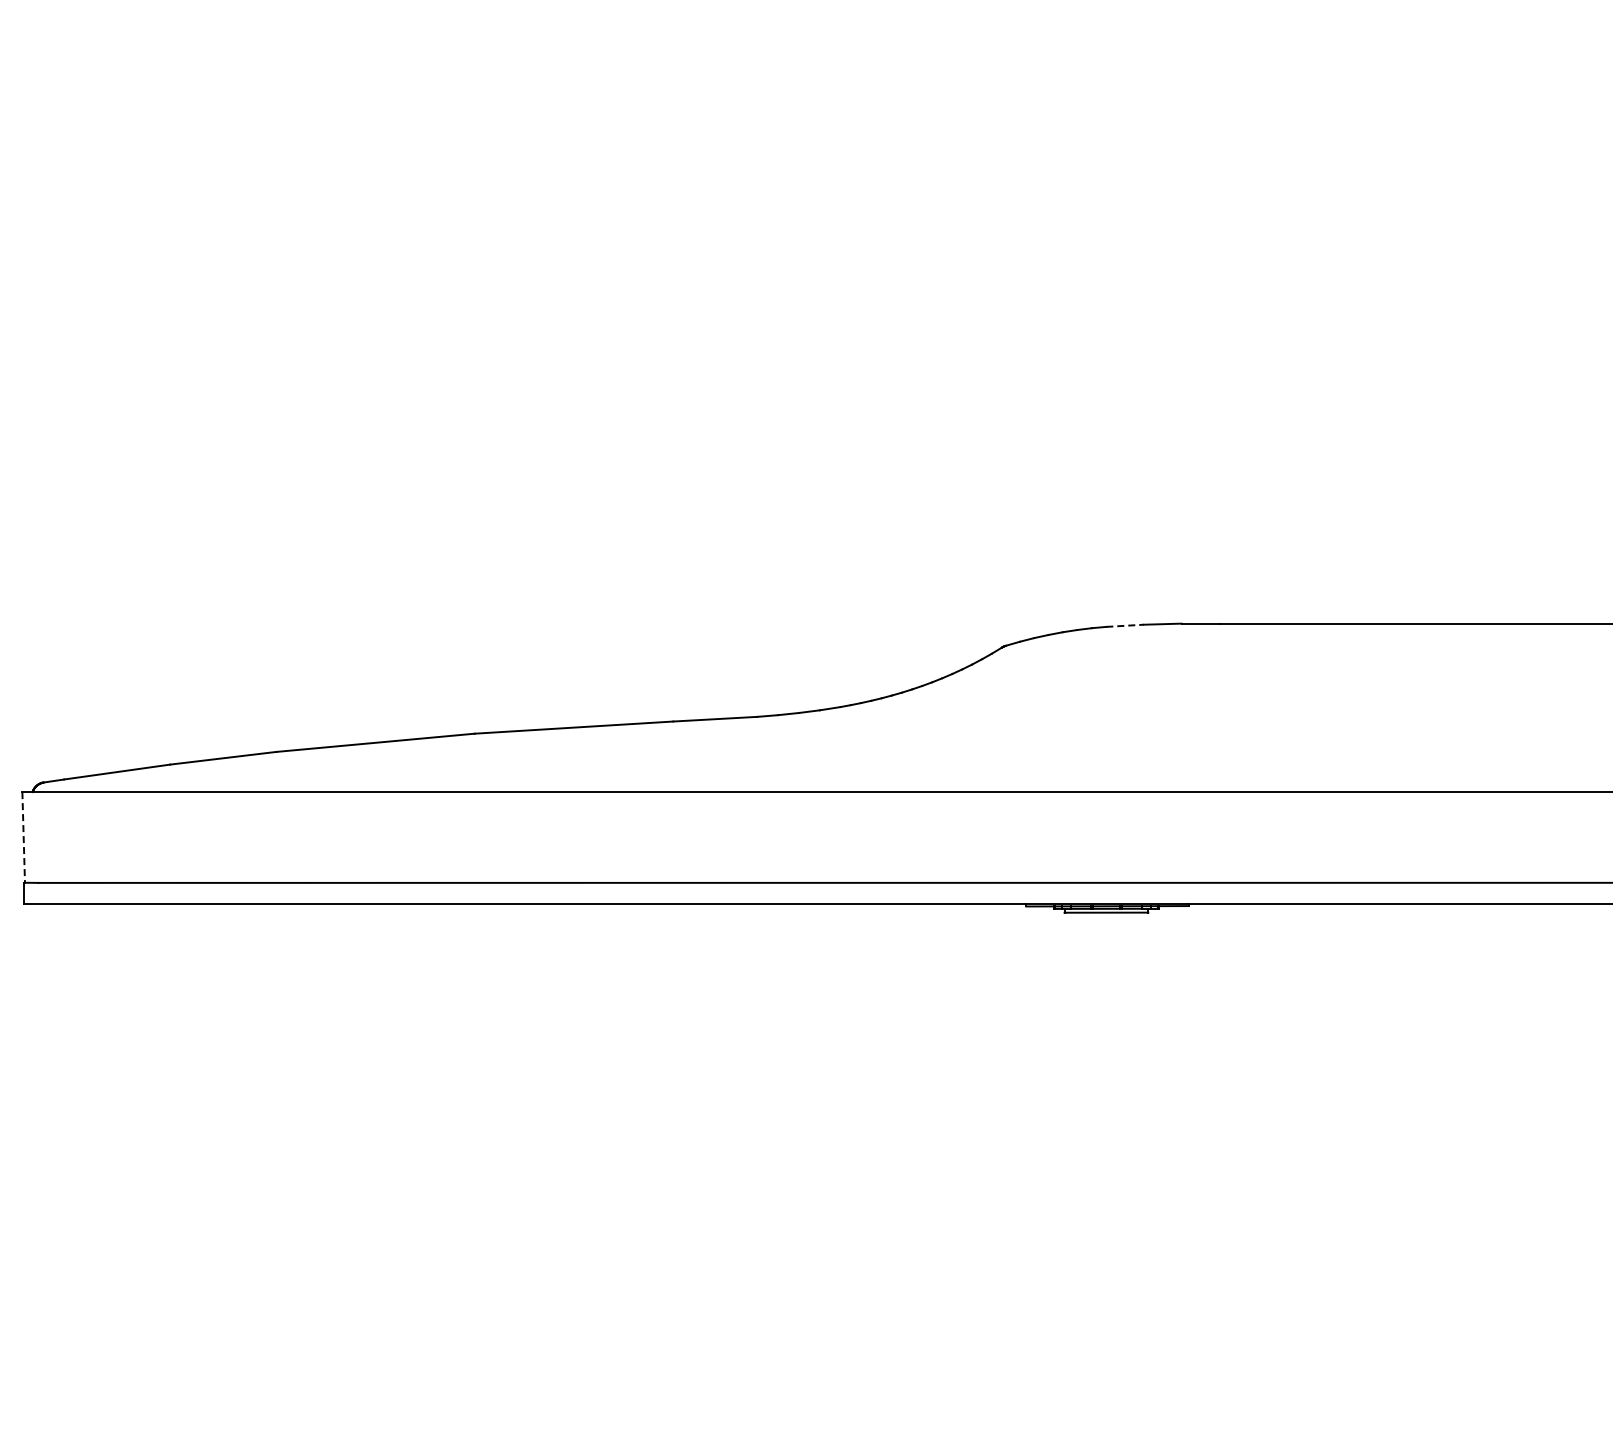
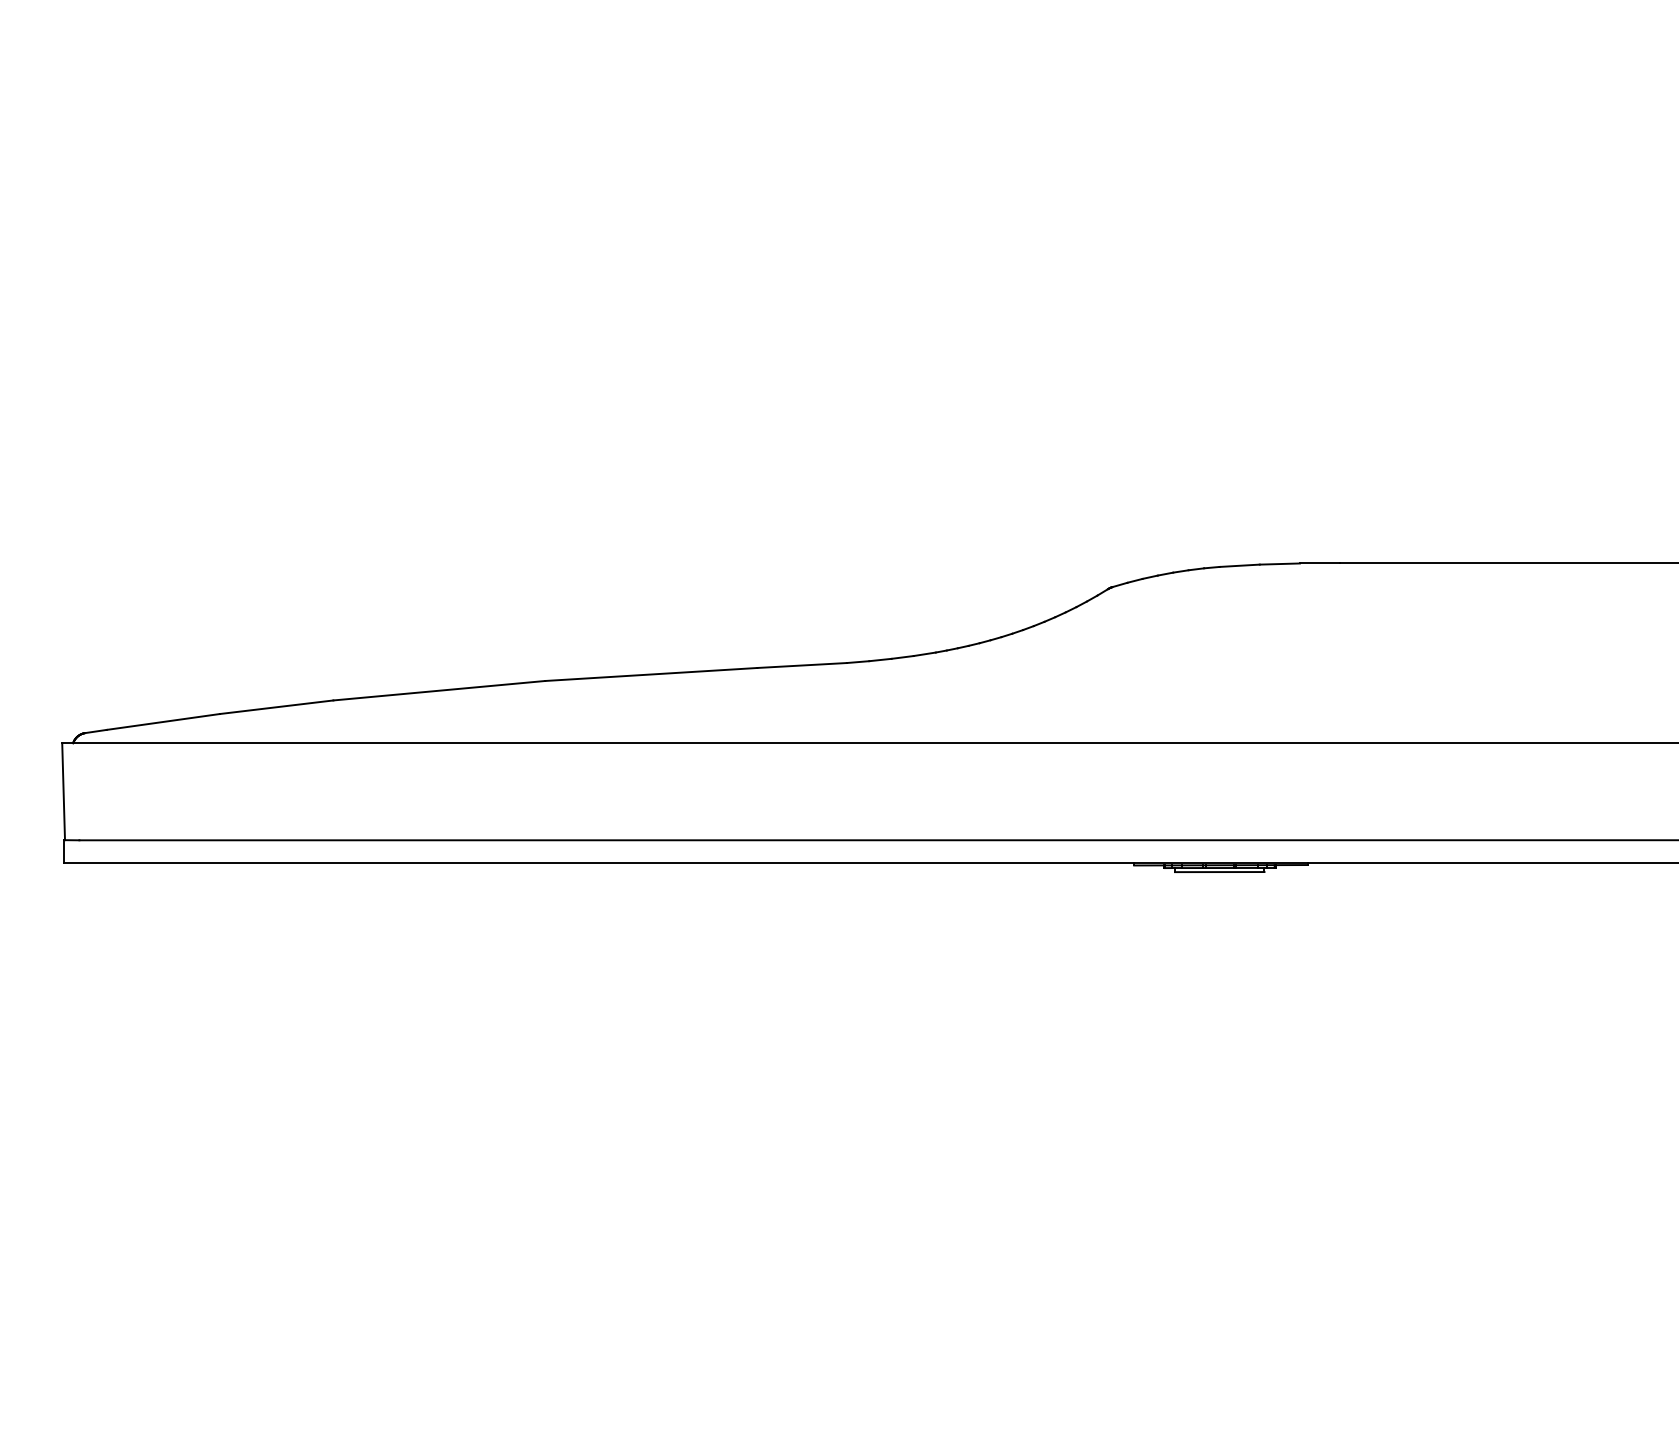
line: (1125, 625) -> (1240, 565), dashed -> solid
line: (23, 837) -> (63, 791), dashed -> solid

